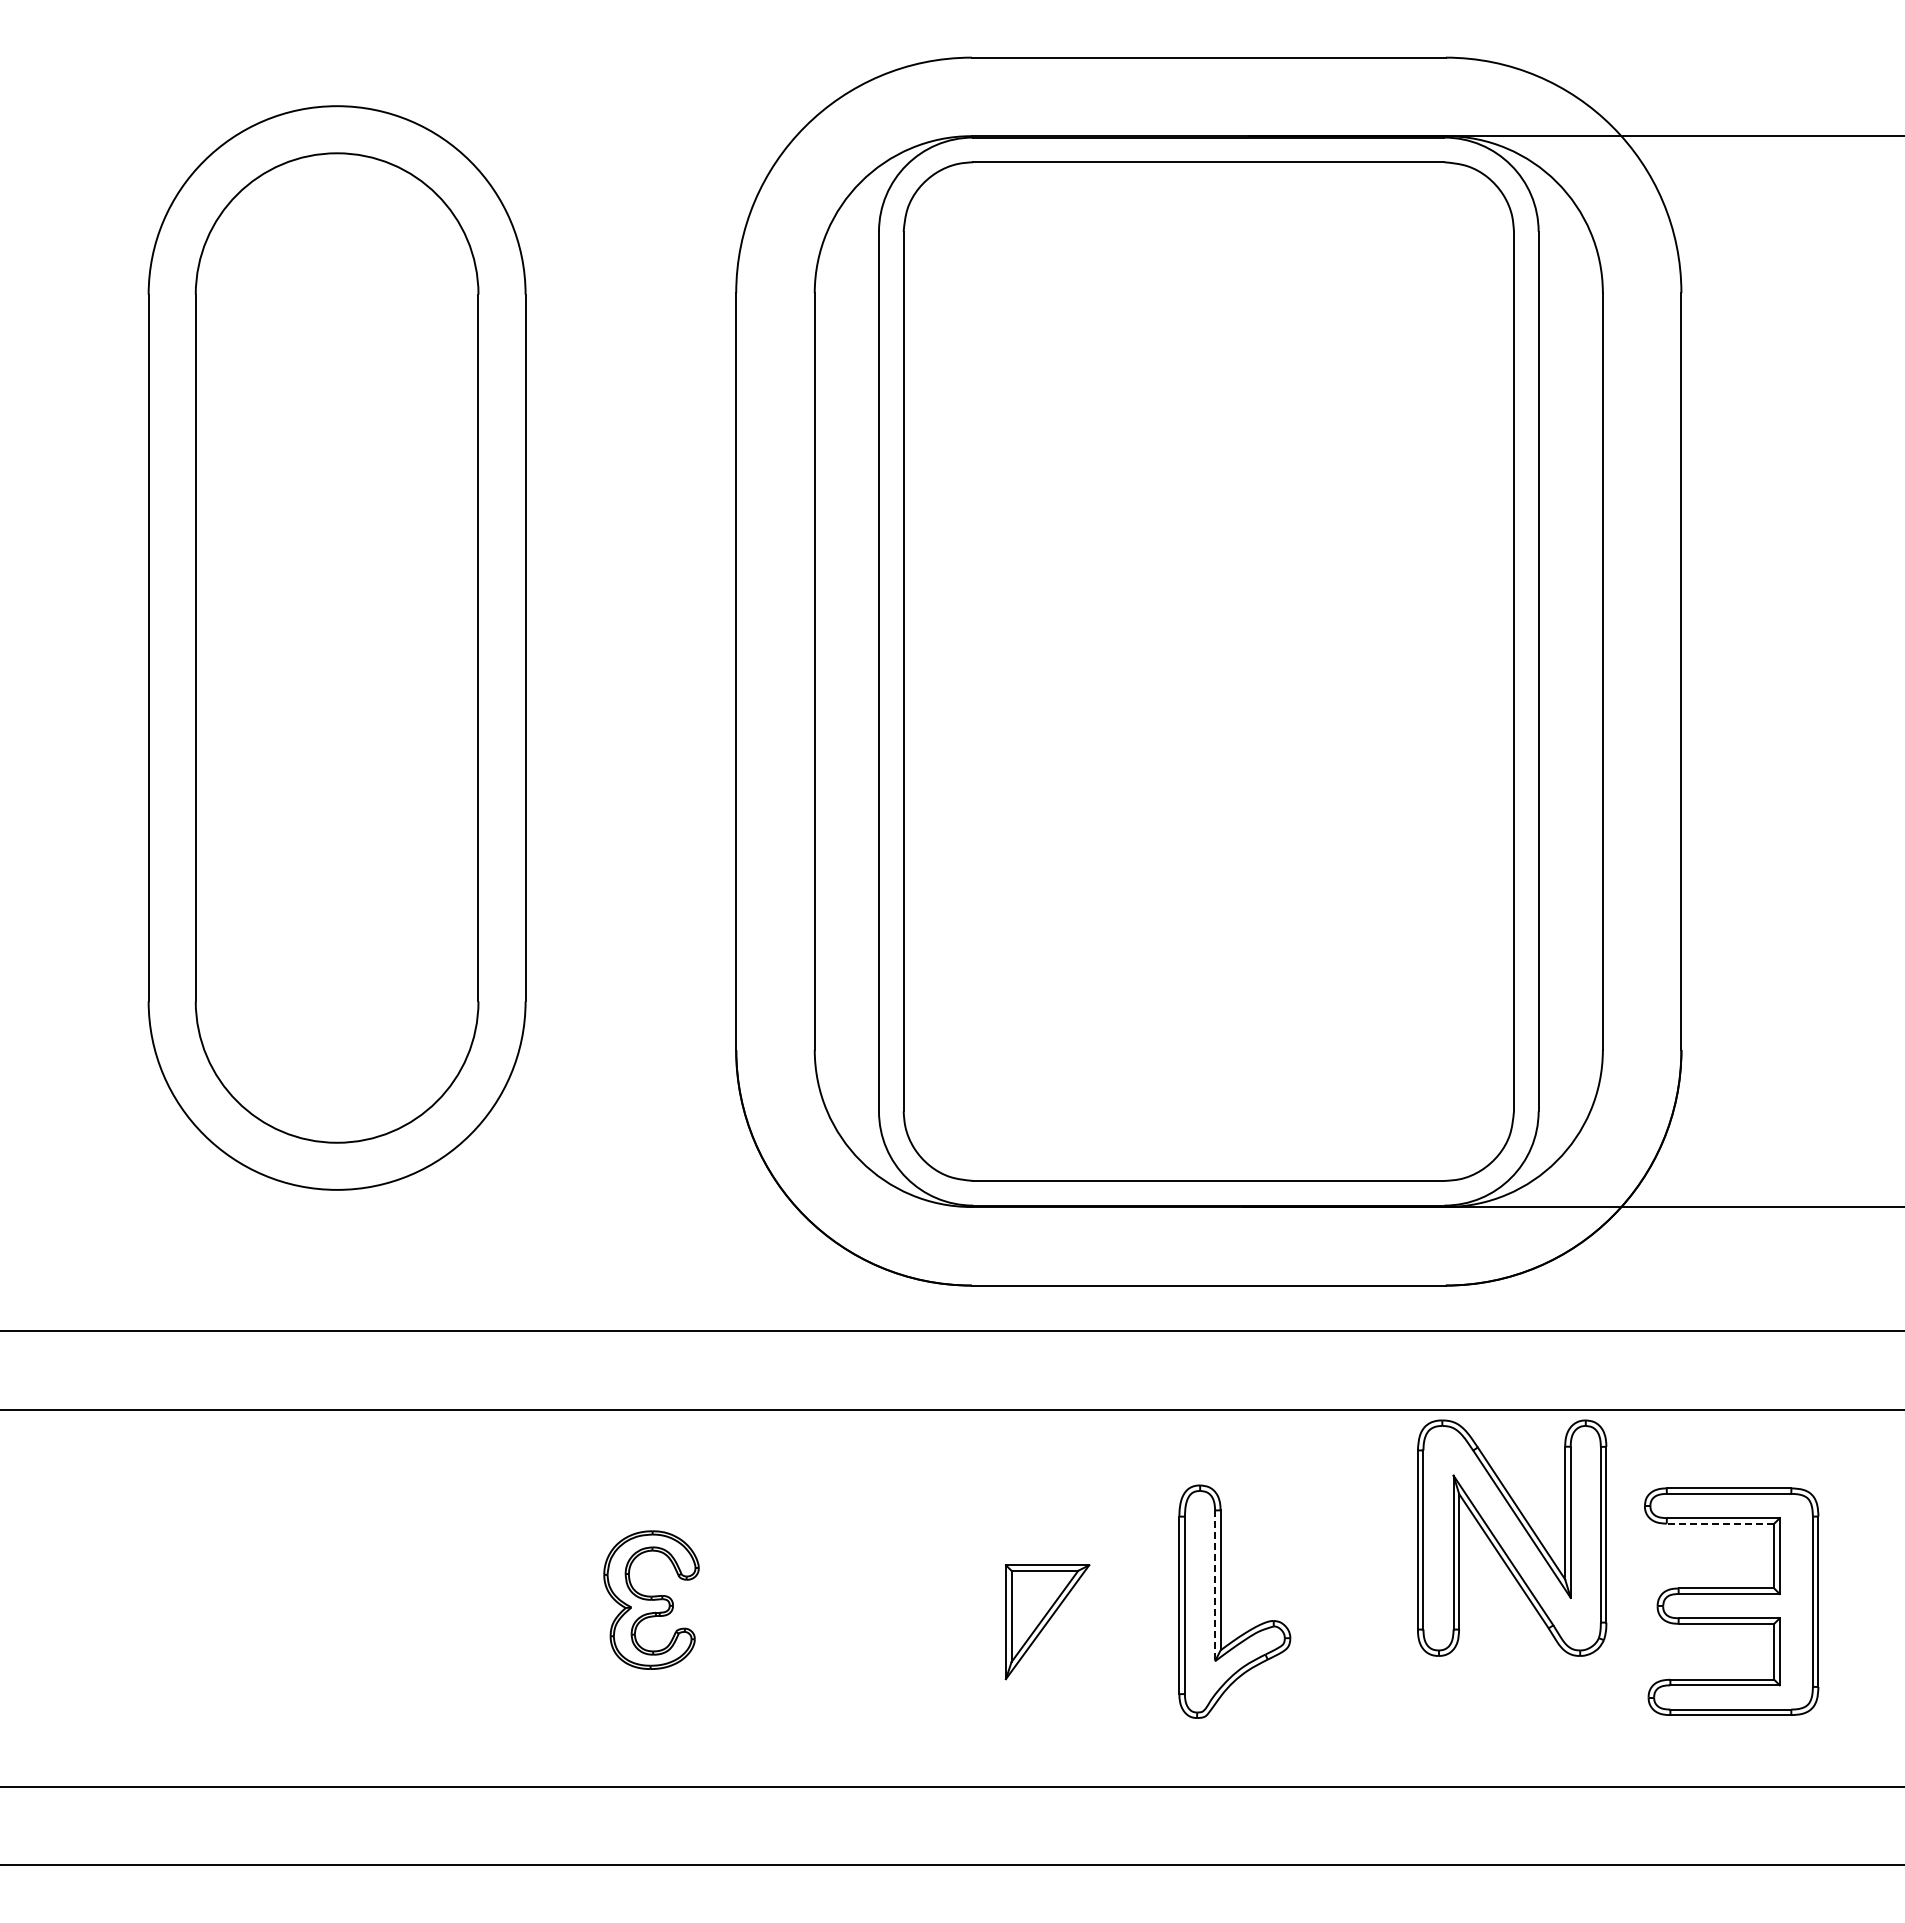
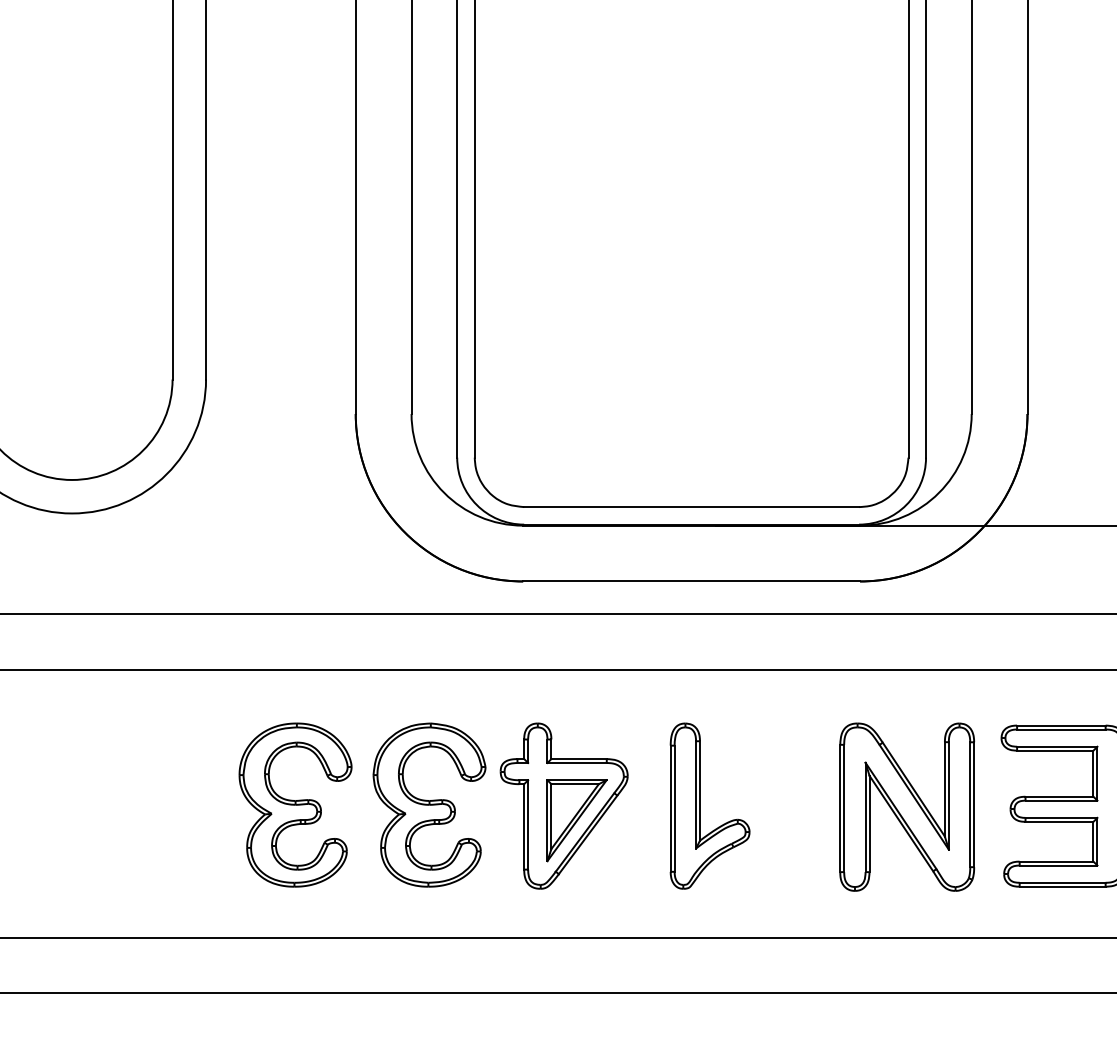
line: (1720, 1523) -> (1055, 750), dashed -> solid
part: (1512, 1537) -> (907, 806), moved
line: (1215, 1586) -> (696, 795), dashed -> solid
part: (651, 1599) -> (295, 804), size x1.67
part: (839, 1599) -> (429, 804), added
part: (1029, 1601) -> (564, 805), added

